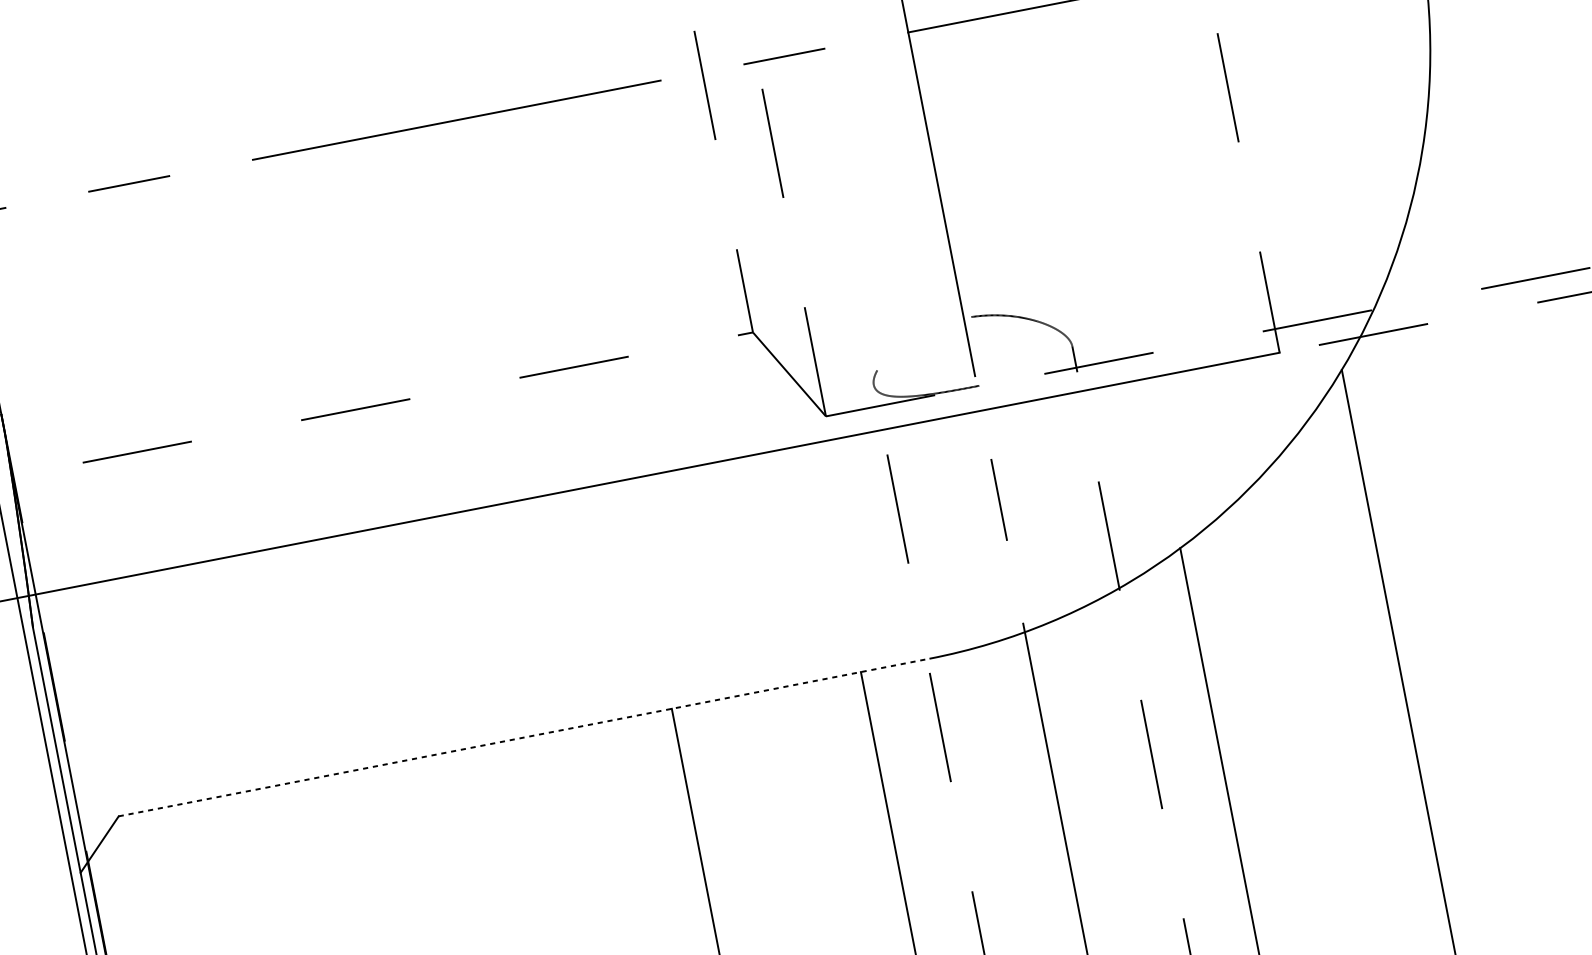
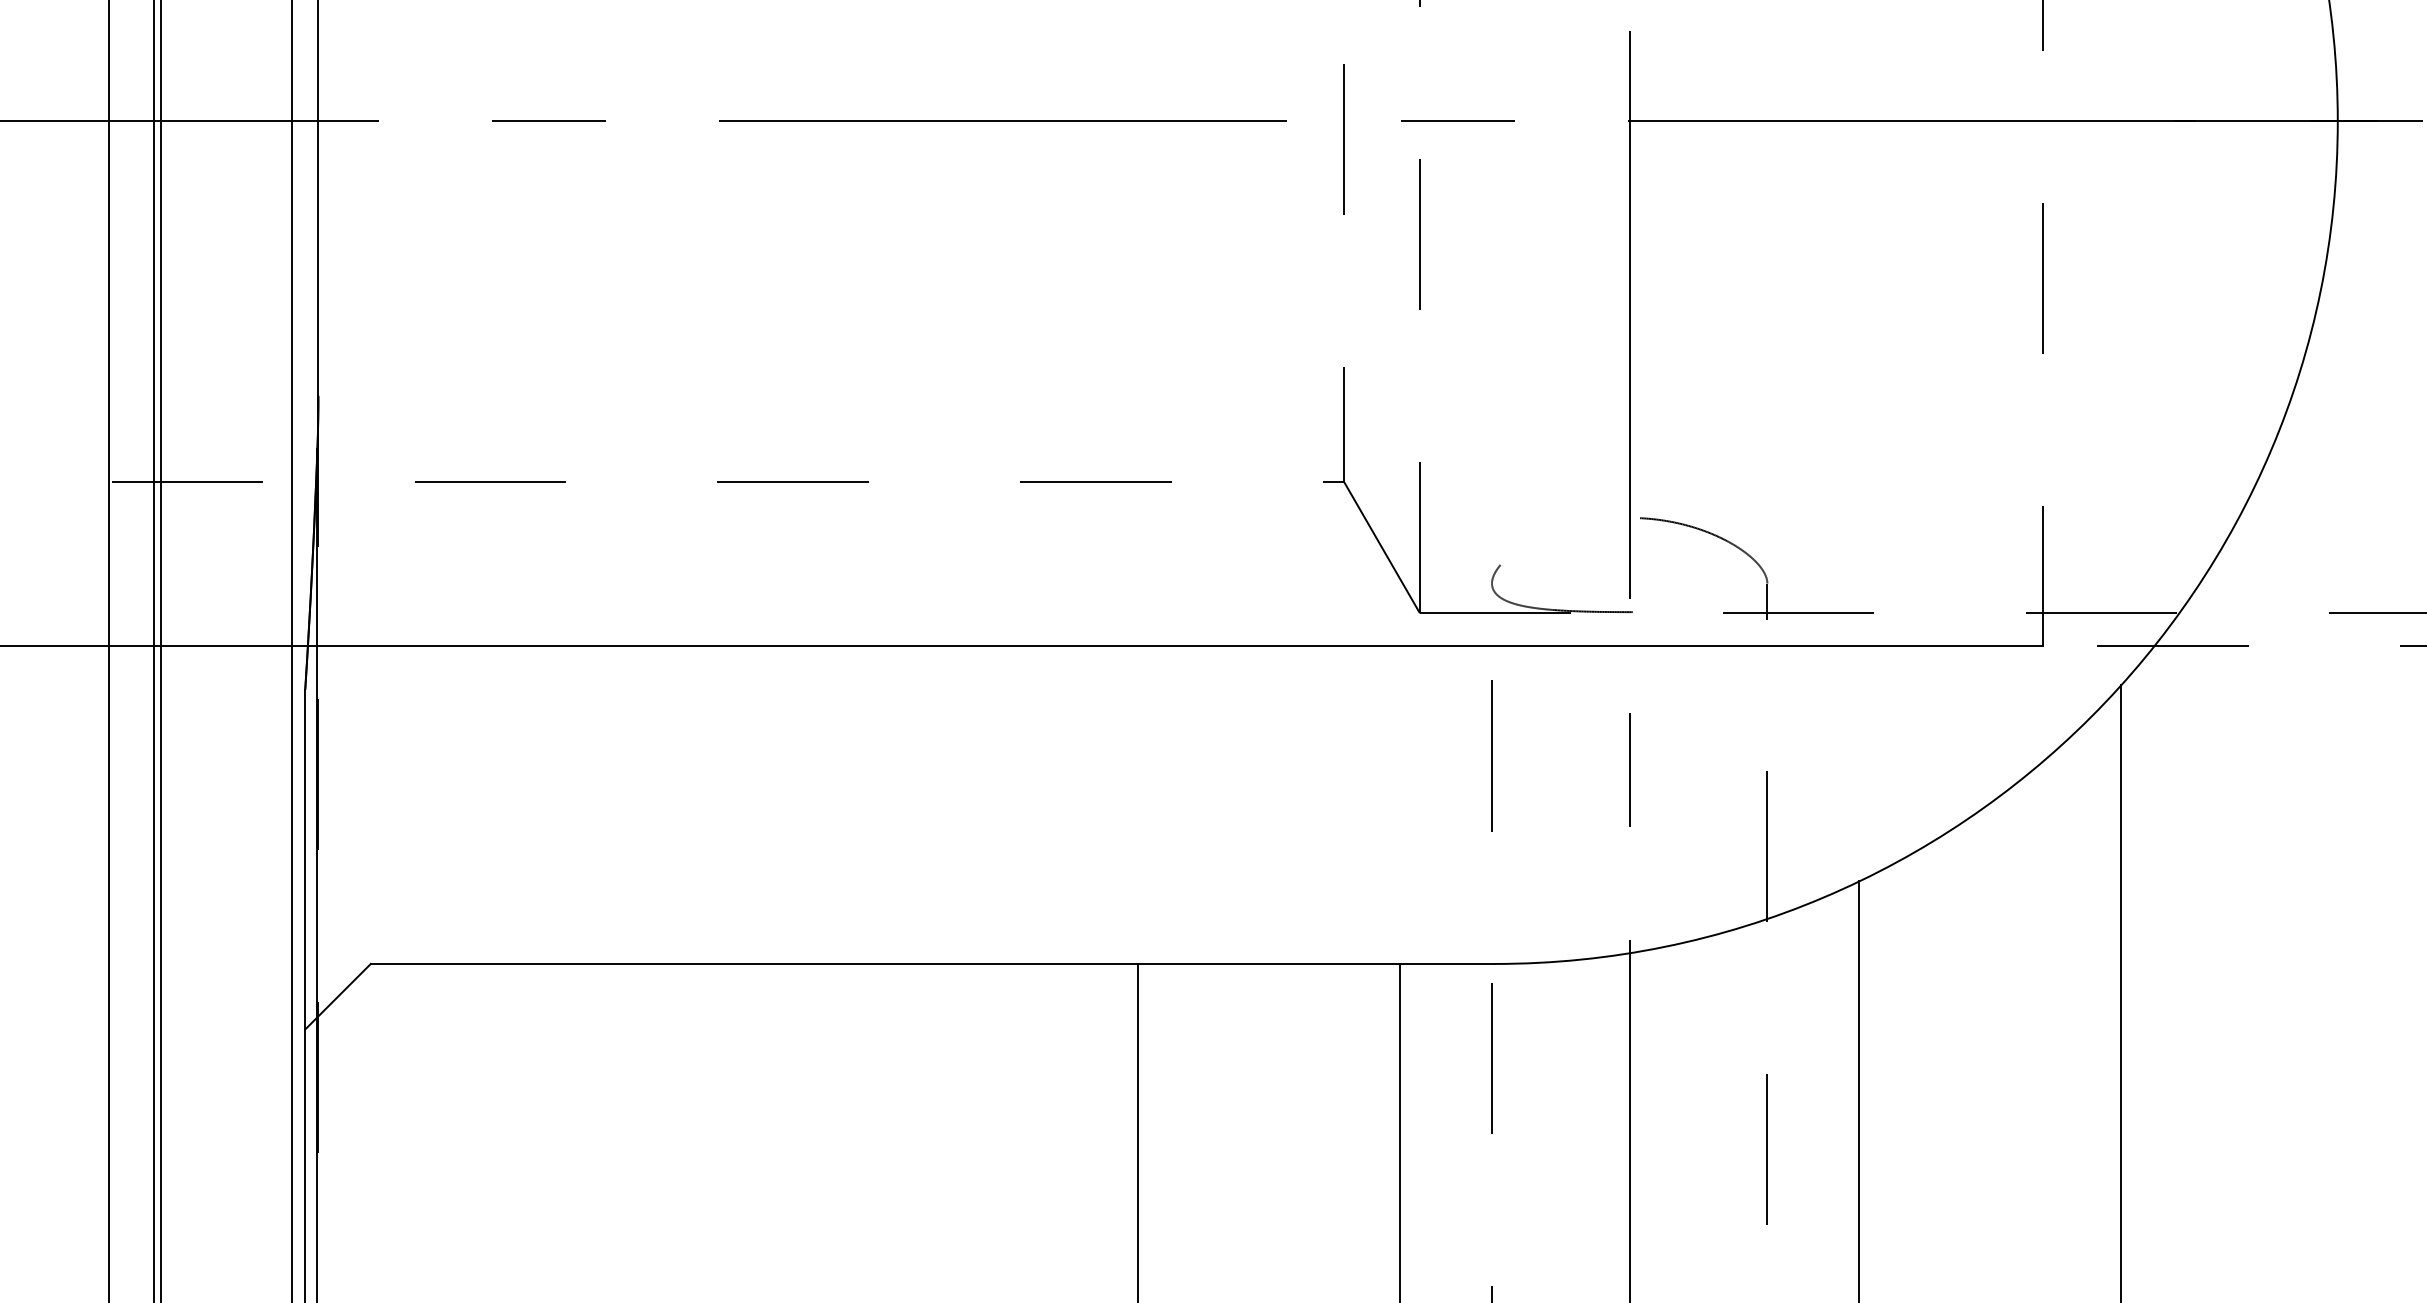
line: (524, 737) -> (933, 963), dashed -> solid

